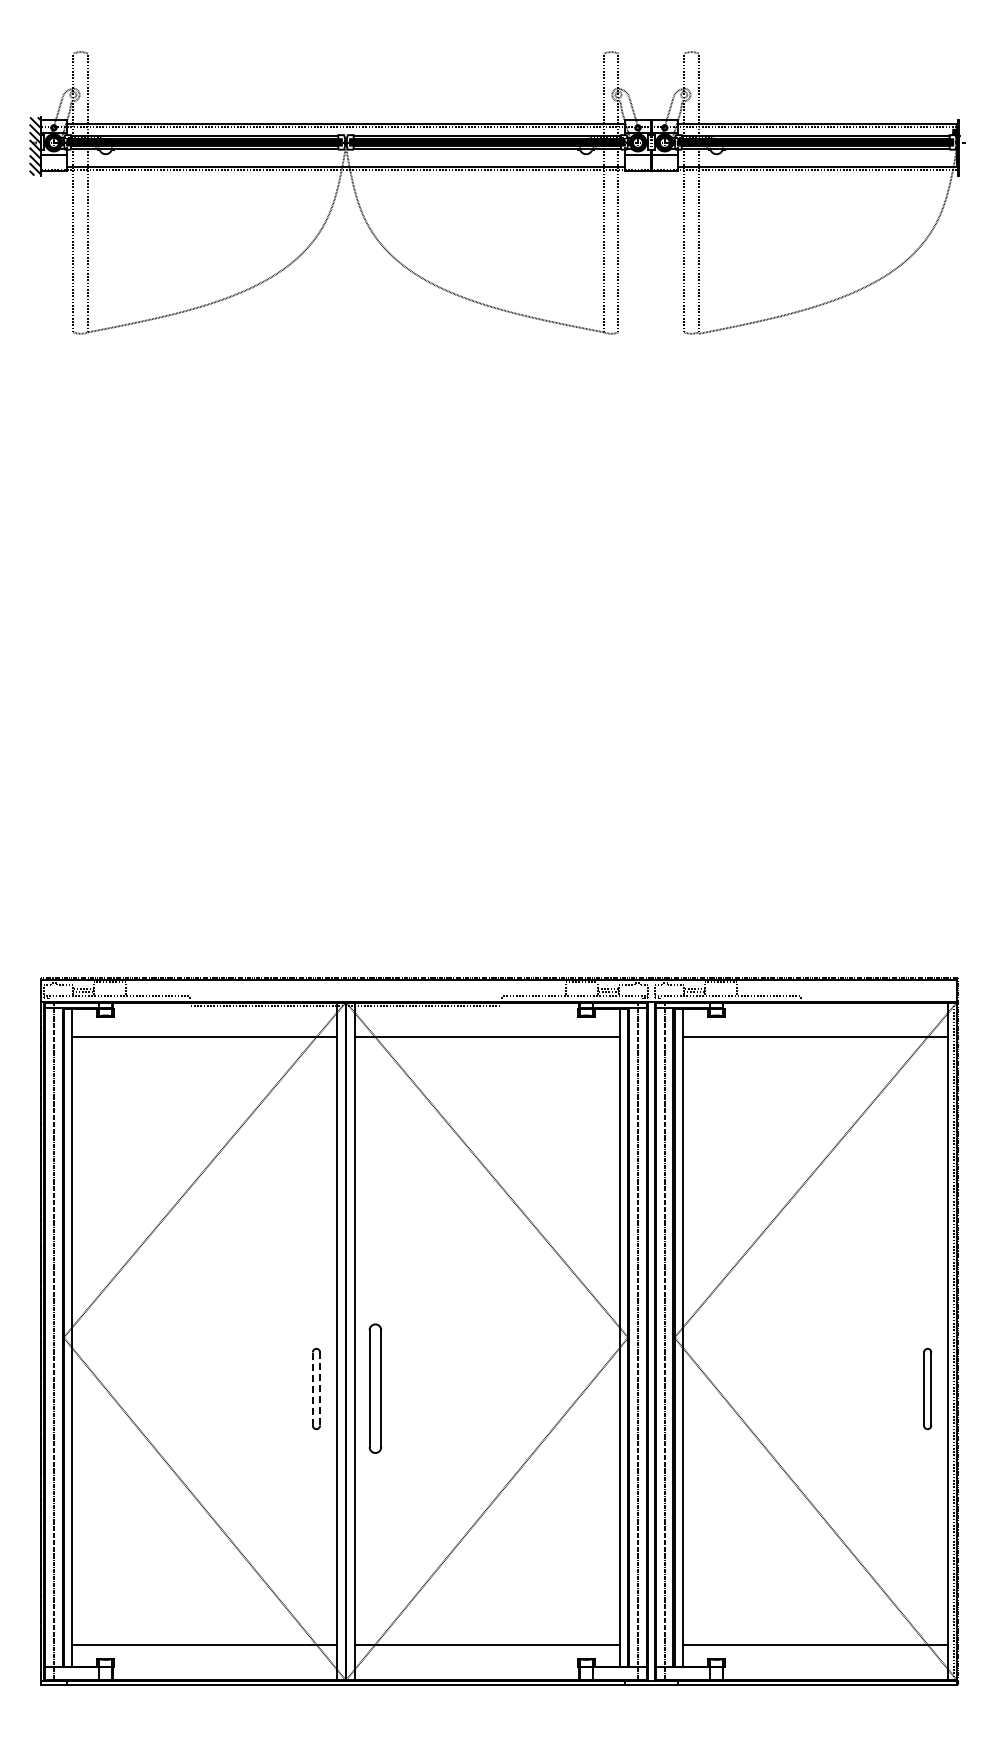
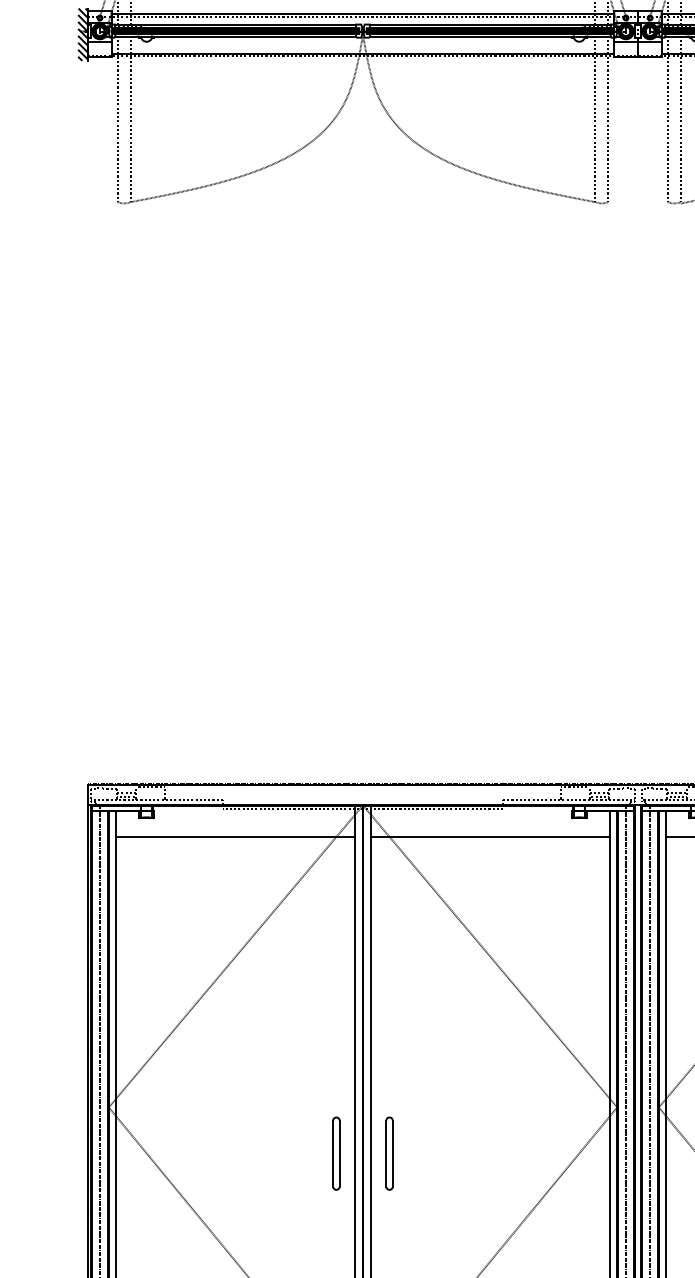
line: (312, 1389) -> (332, 1154), dashed -> solid
line: (320, 1389) -> (340, 1154), dashed -> solid
part: (375, 1389) -> (389, 1154), size x0.62

